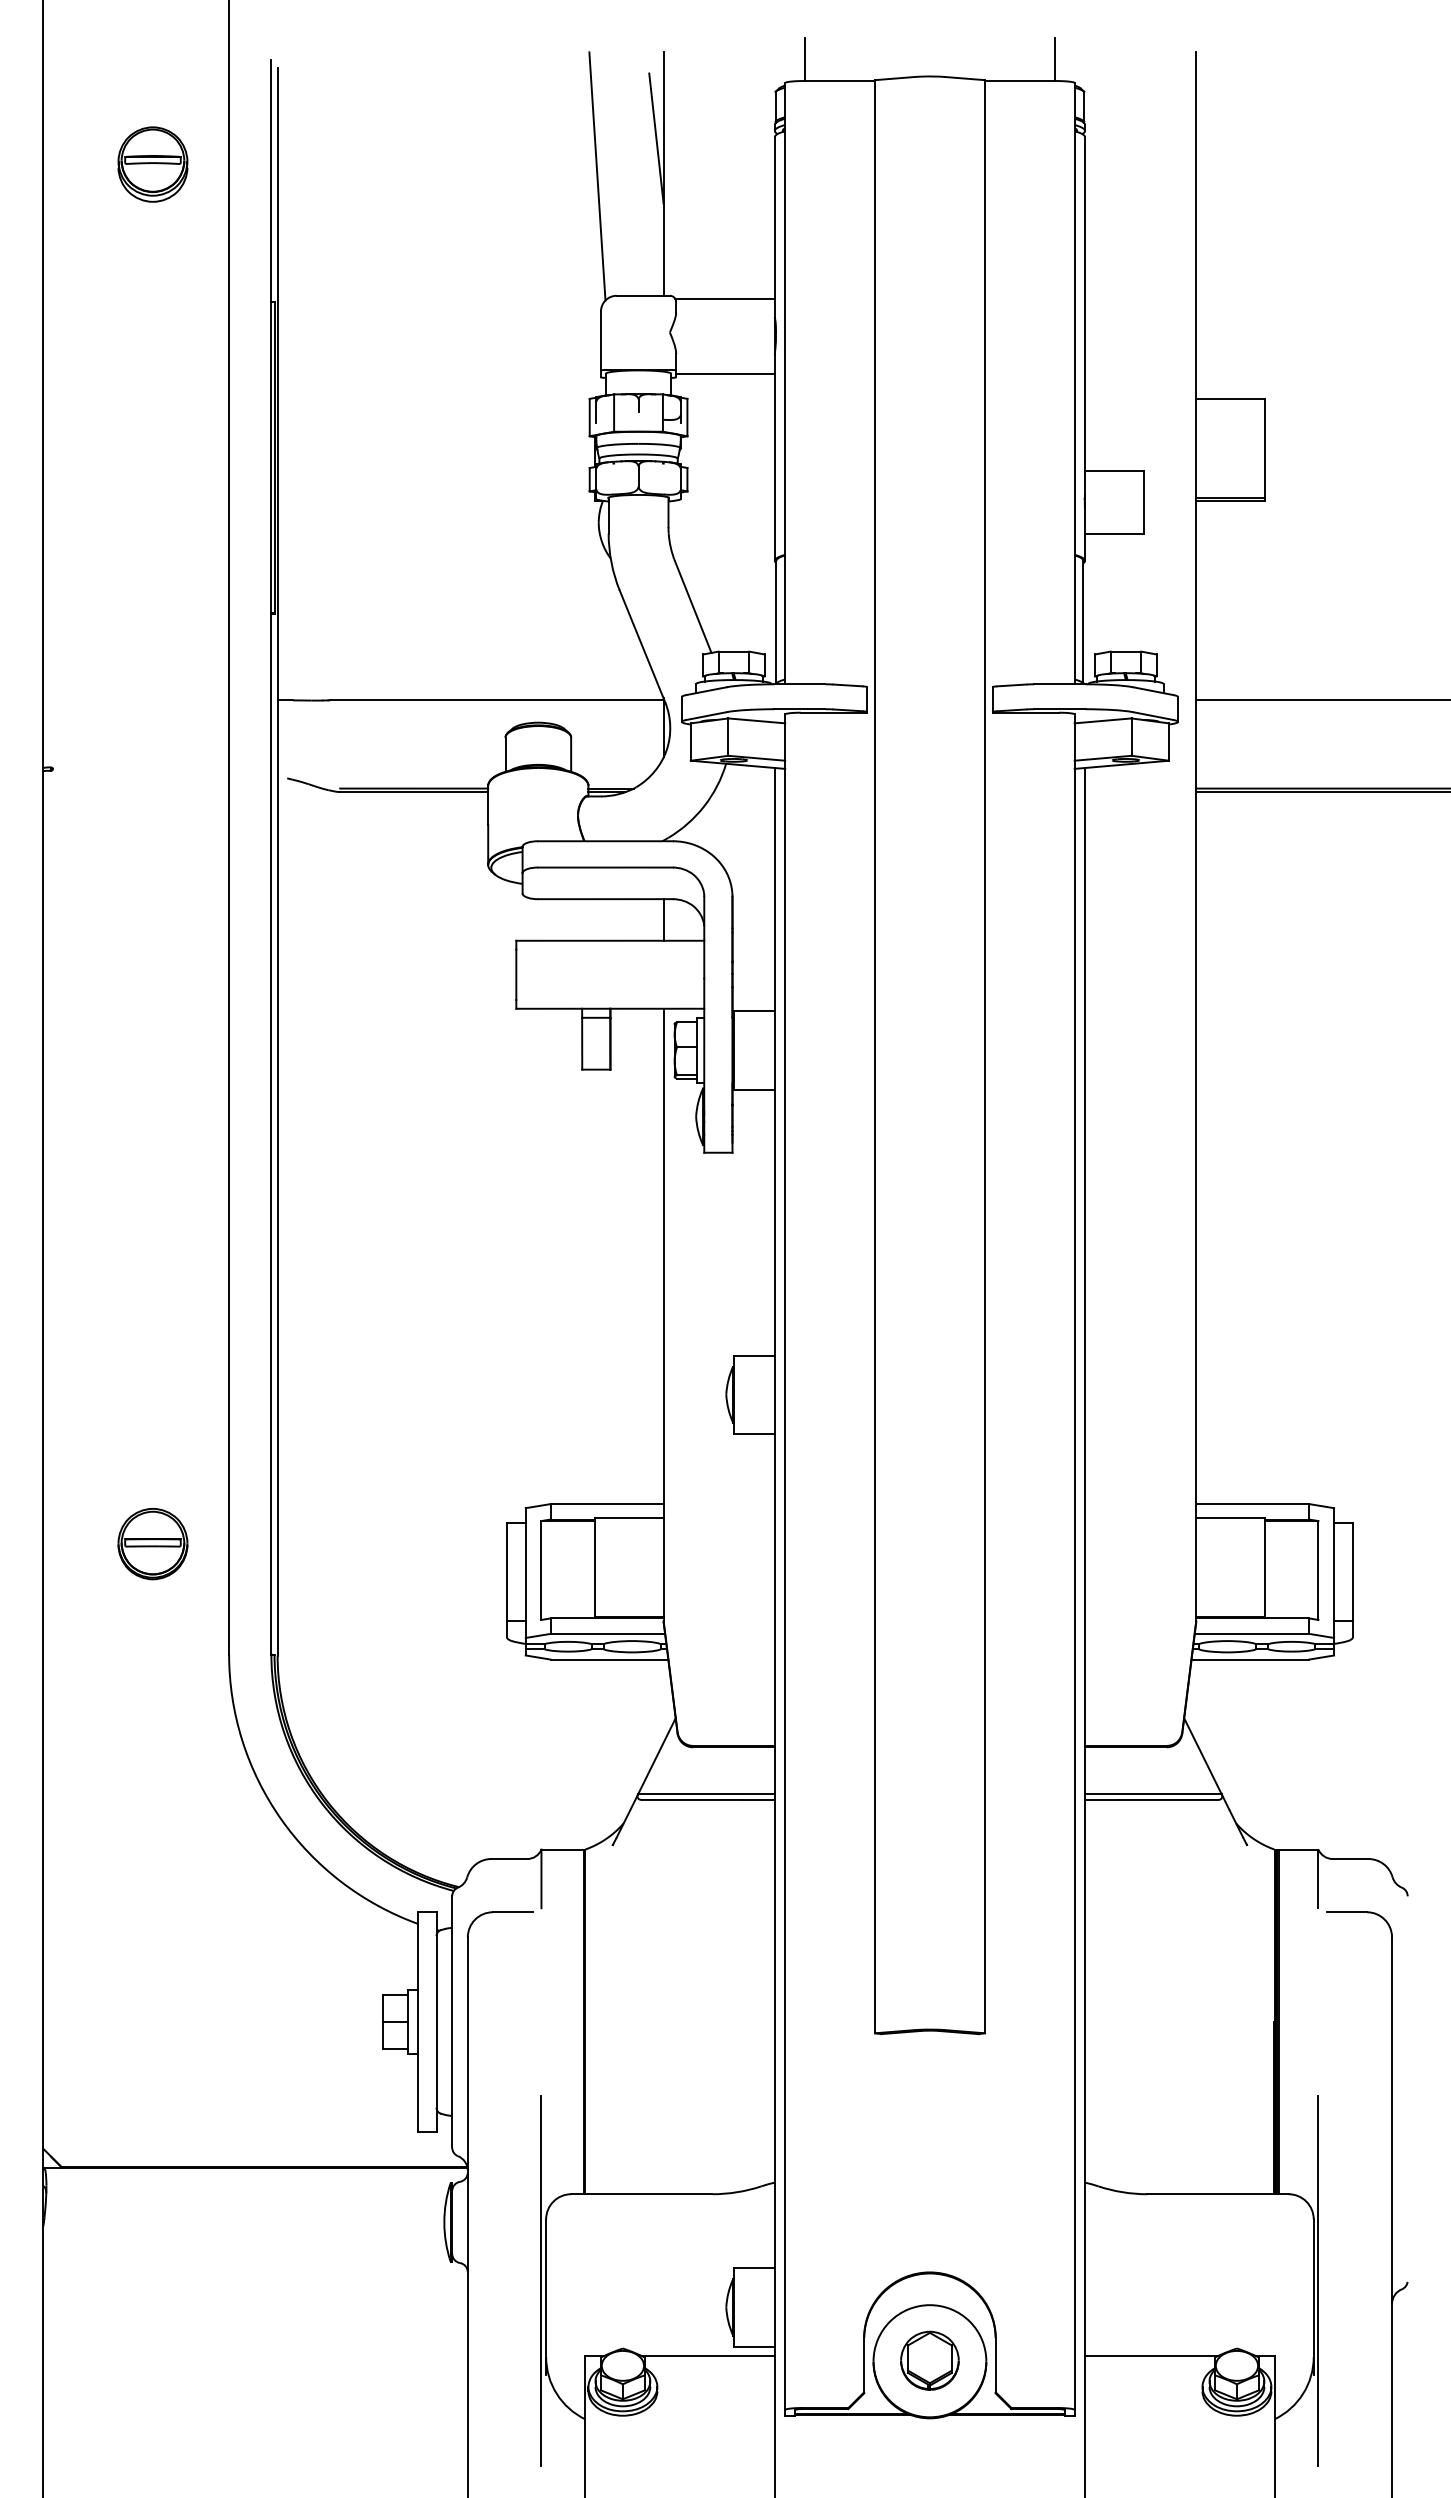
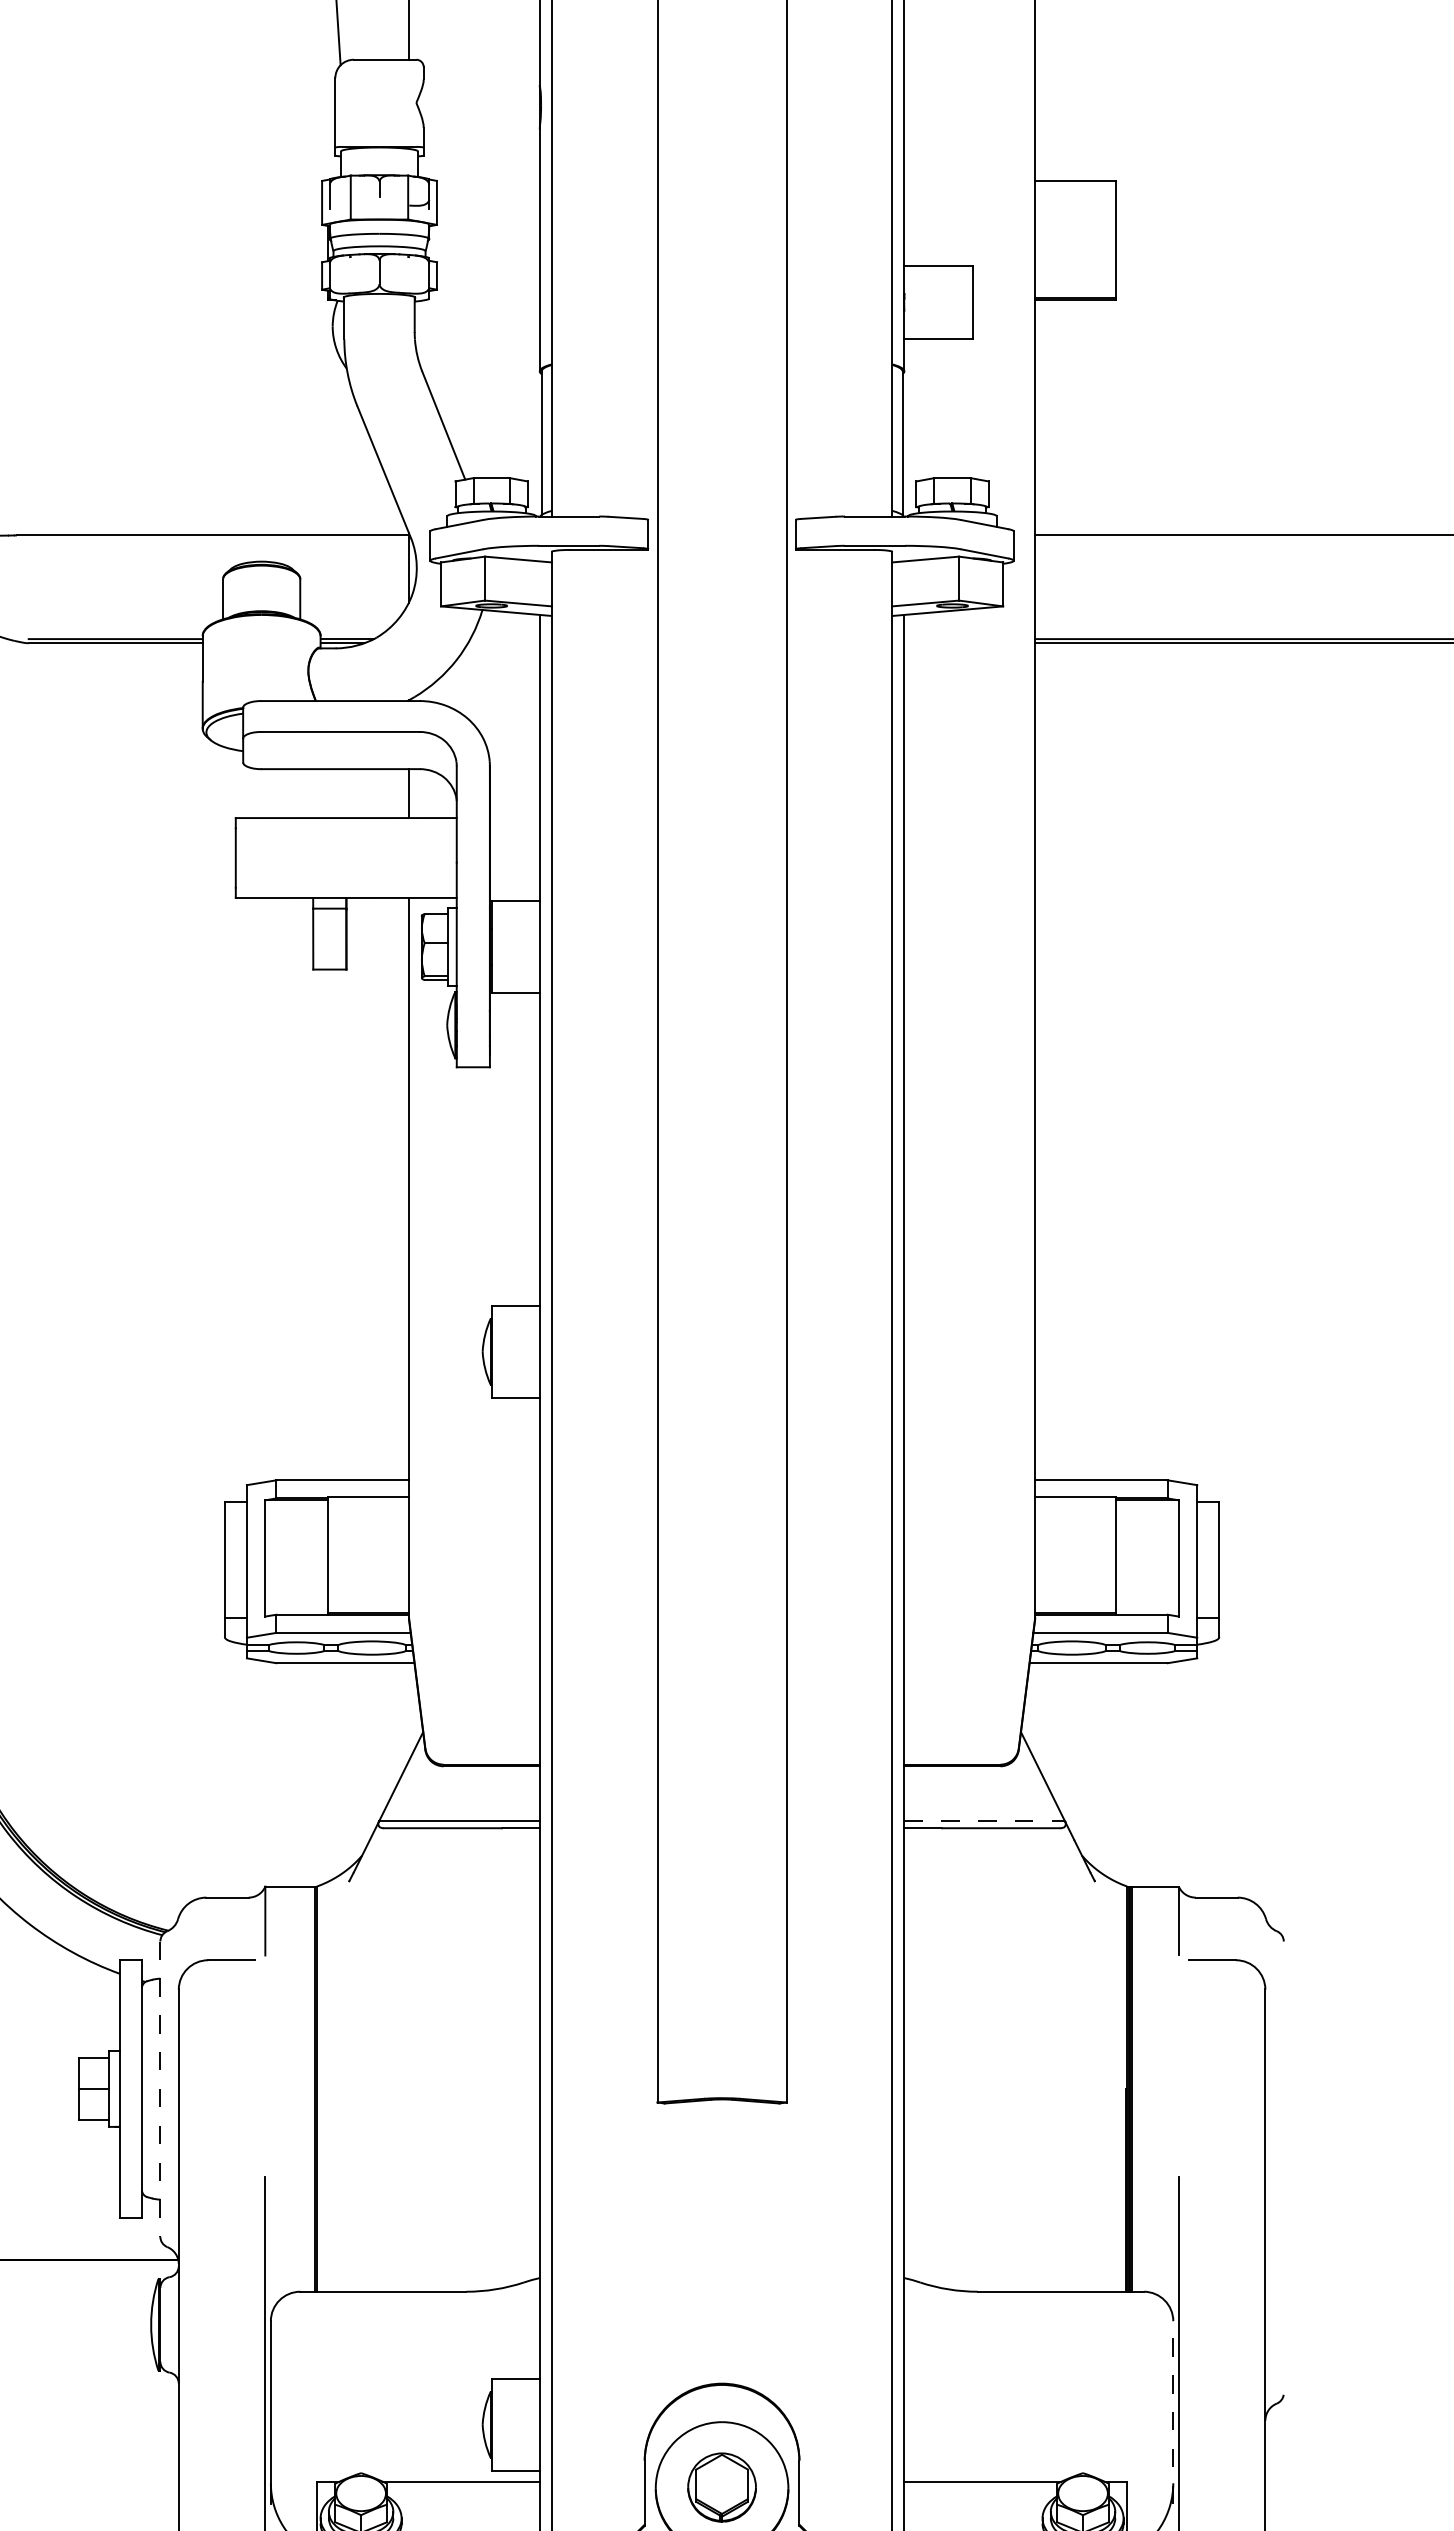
line: (724, 298) -> (480, 62), removed
line: (725, 374) -> (481, 152), removed
line: (1153, 1794) -> (984, 1821), solid -> dashed
line: (452, 2021) -> (160, 2088), solid -> dashed
line: (1313, 2297) -> (1173, 2413), solid -> dashed

